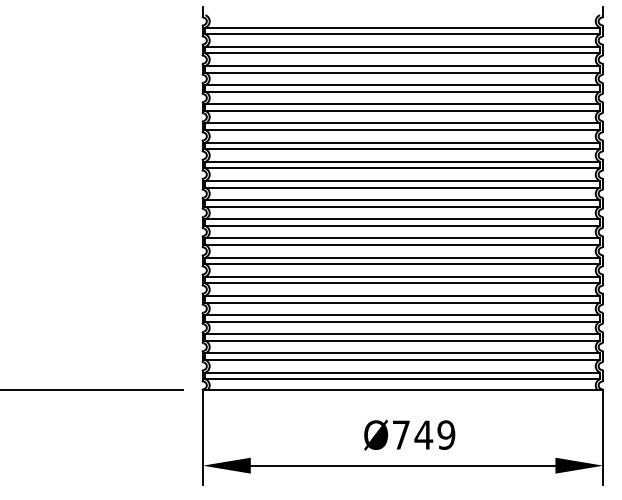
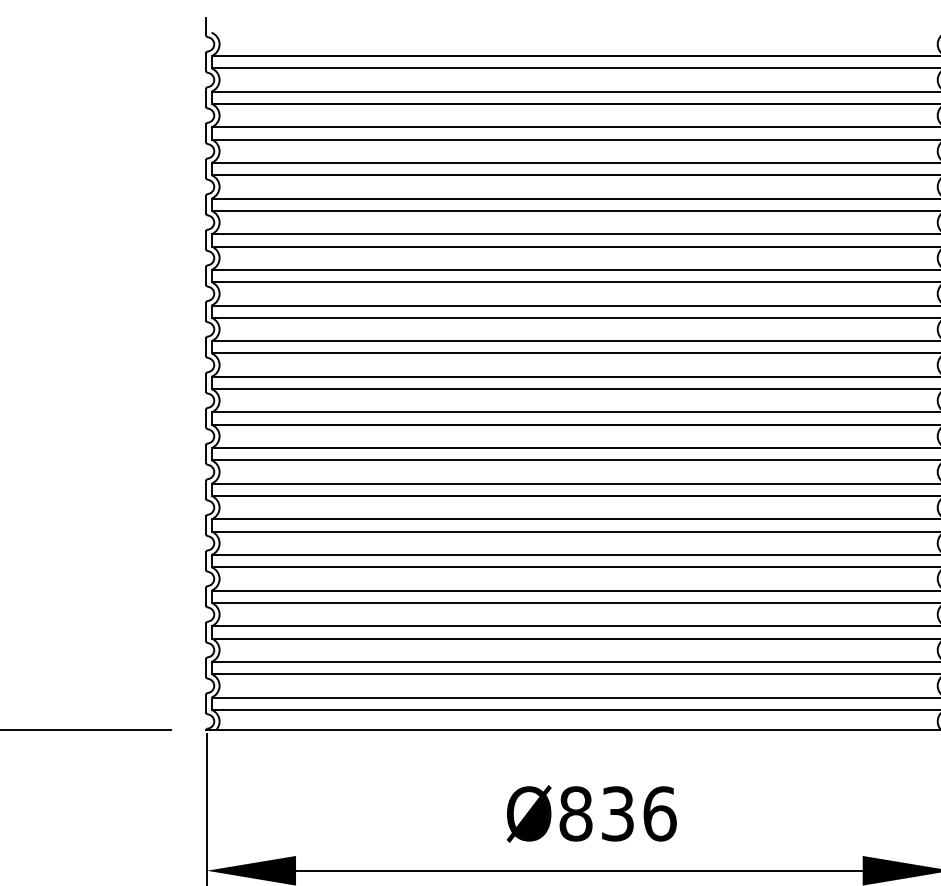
text: (423, 434) -> (617, 812), Ø749 -> Ø836

